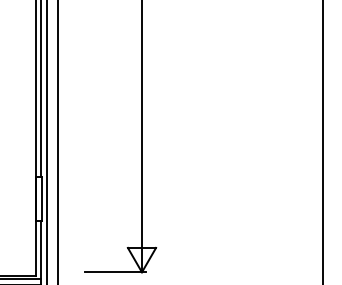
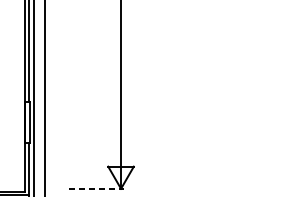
line: (115, 272) -> (96, 189), solid -> dashed

